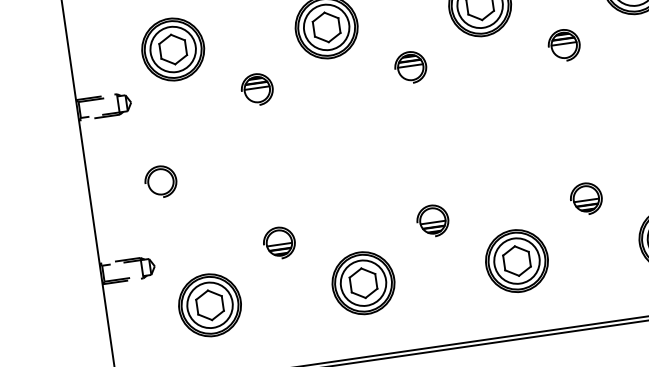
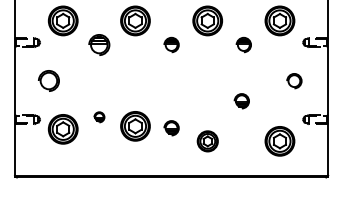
part: (257, 88) -> (99, 44), size x1.4
part: (160, 182) -> (48, 81), size x1.4
part: (585, 199) -> (241, 101), moved
part: (432, 221) -> (171, 128), moved
part: (279, 243) -> (99, 117), size x0.7
part: (516, 261) -> (207, 141), size x0.7
part: (363, 283) -> (135, 126), moved
part: (208, 305) -> (62, 129), moved

